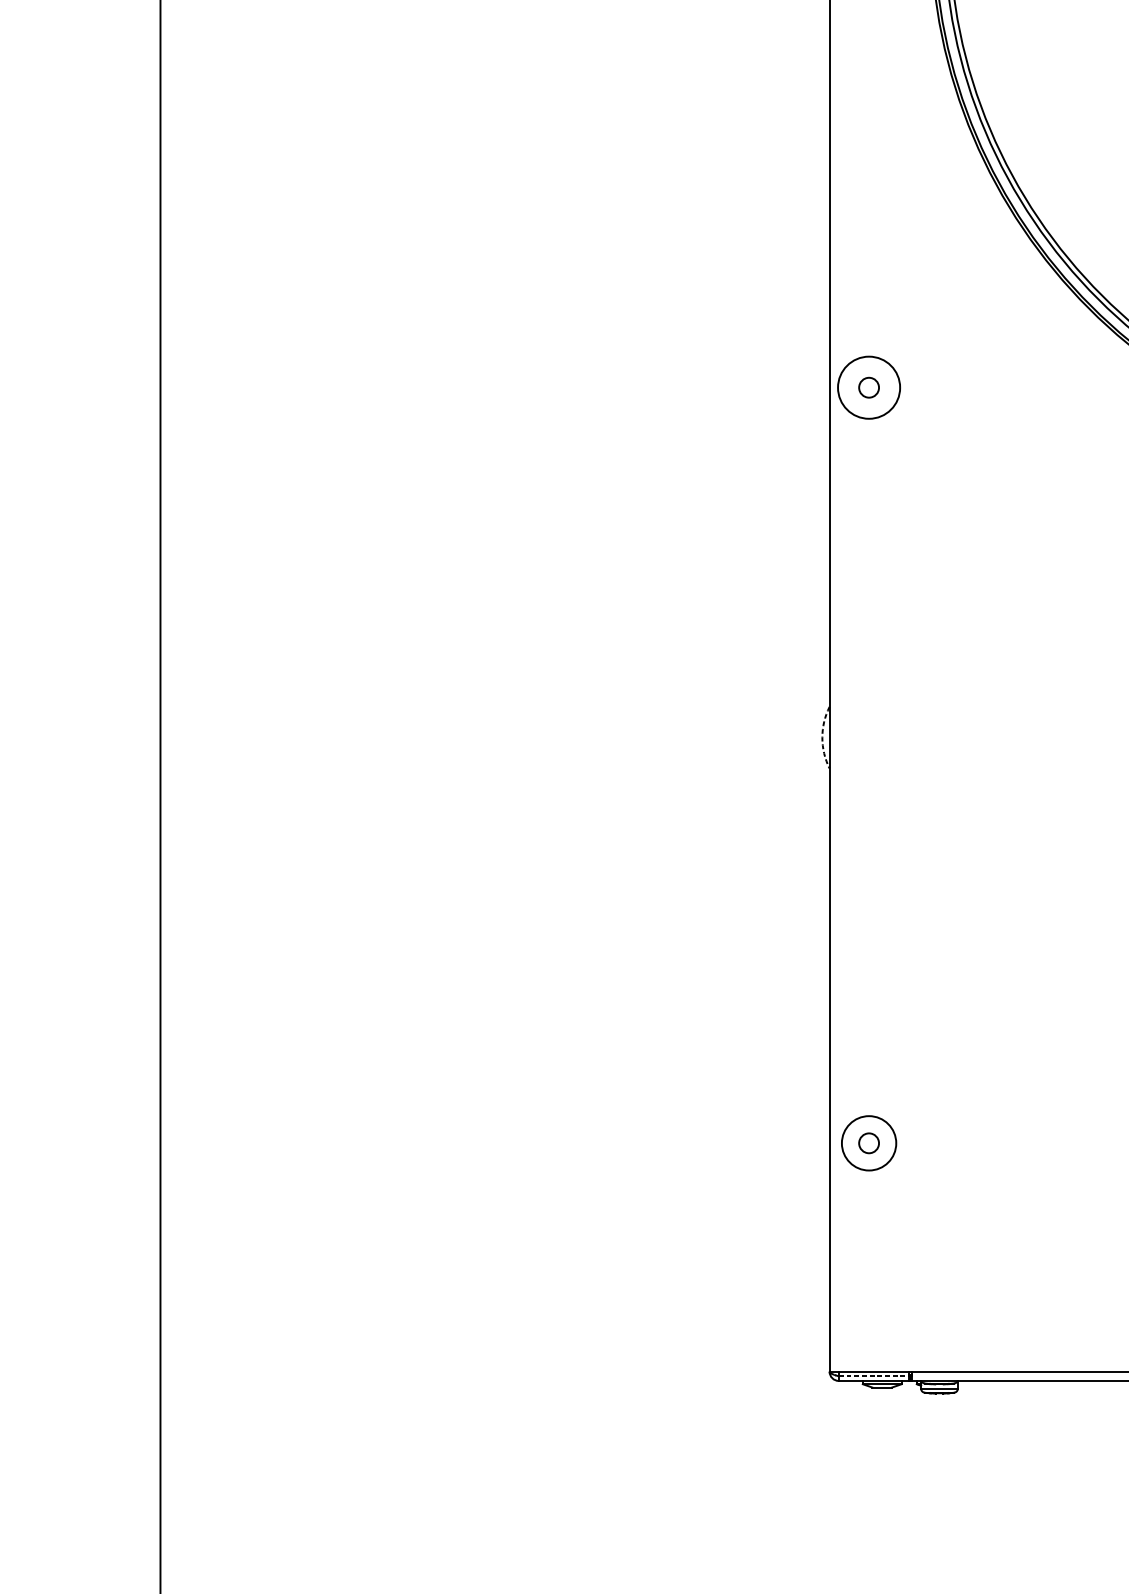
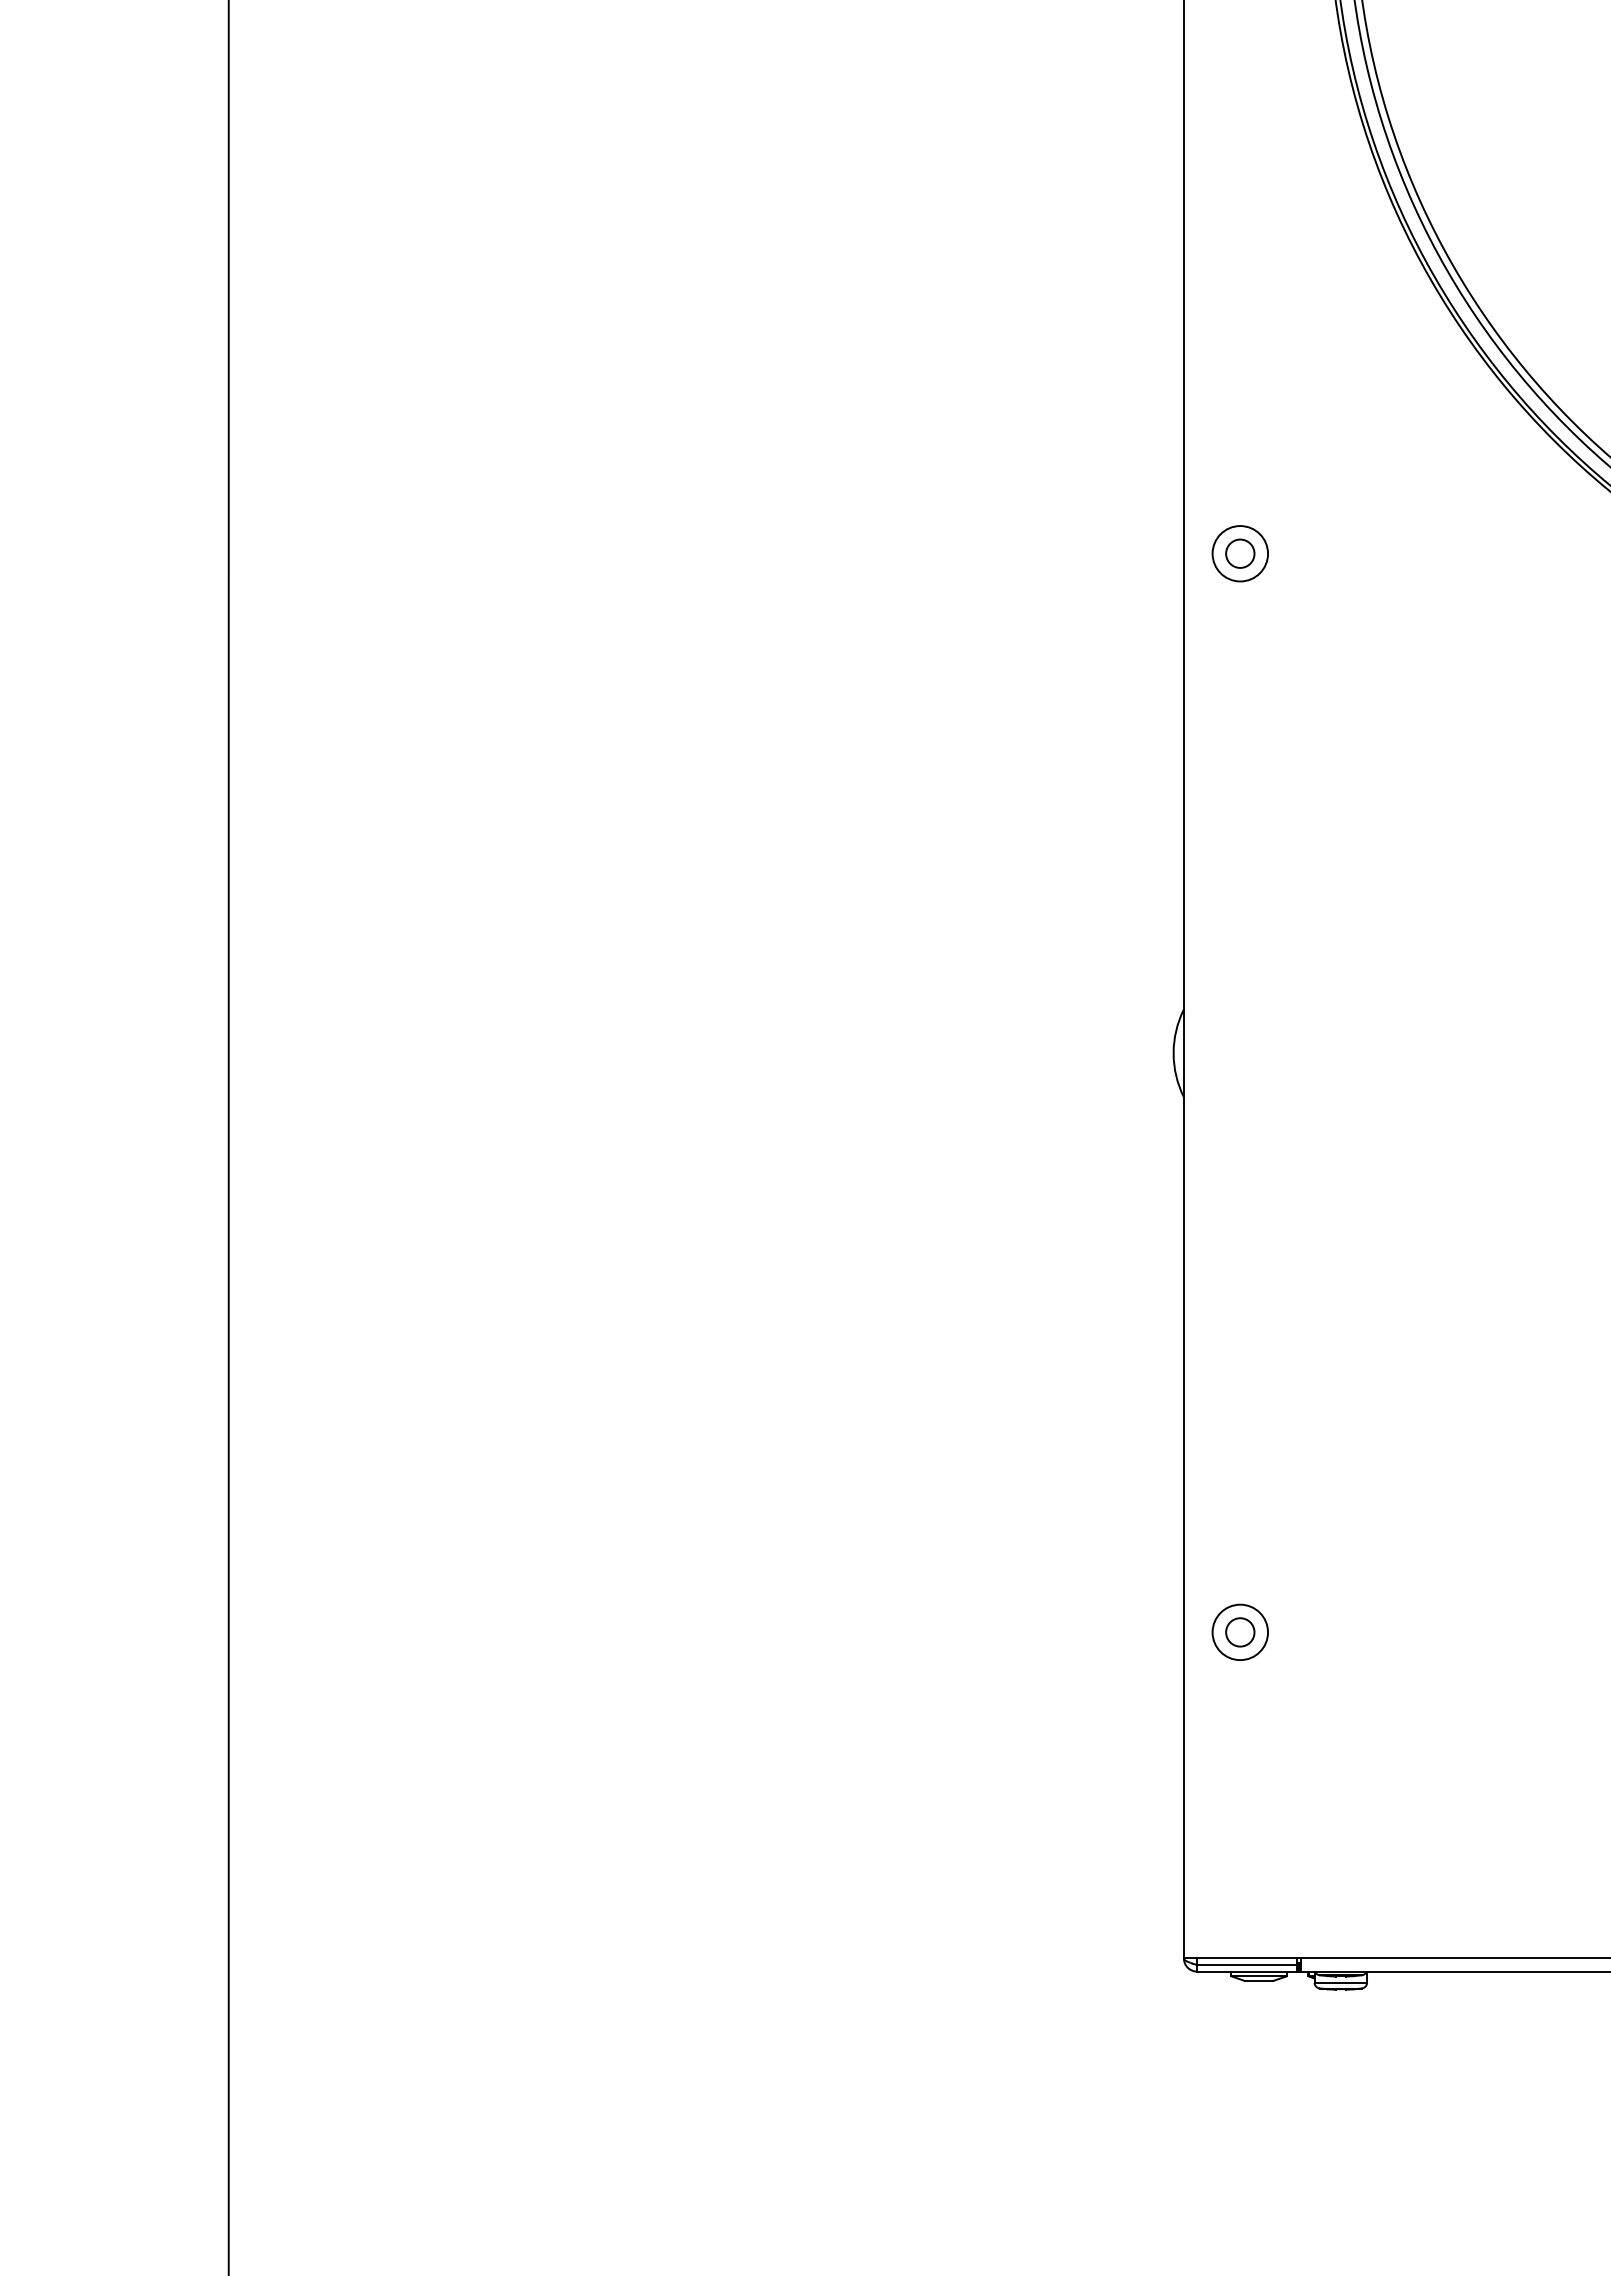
circle: (869, 387) -> (1240, 553), size x0.62
arc: (822, 737) -> (1173, 1053), dashed -> solid
circle: (869, 1143) -> (1240, 1632), size x0.71
line: (873, 1376) -> (1246, 1965), dashed -> solid

